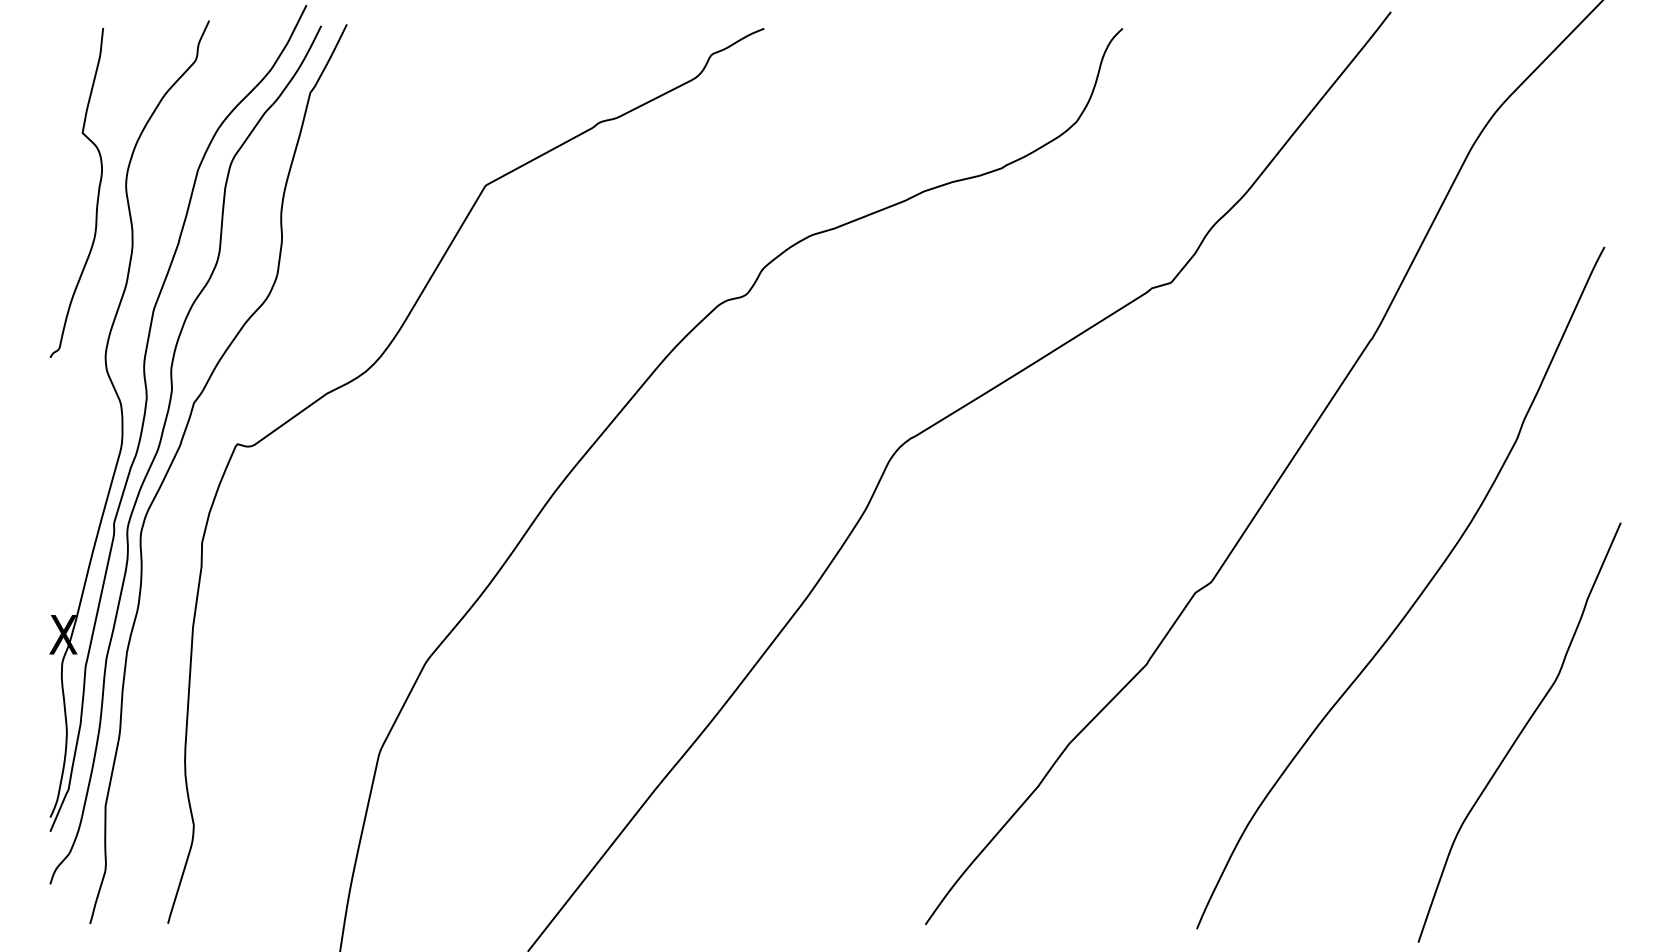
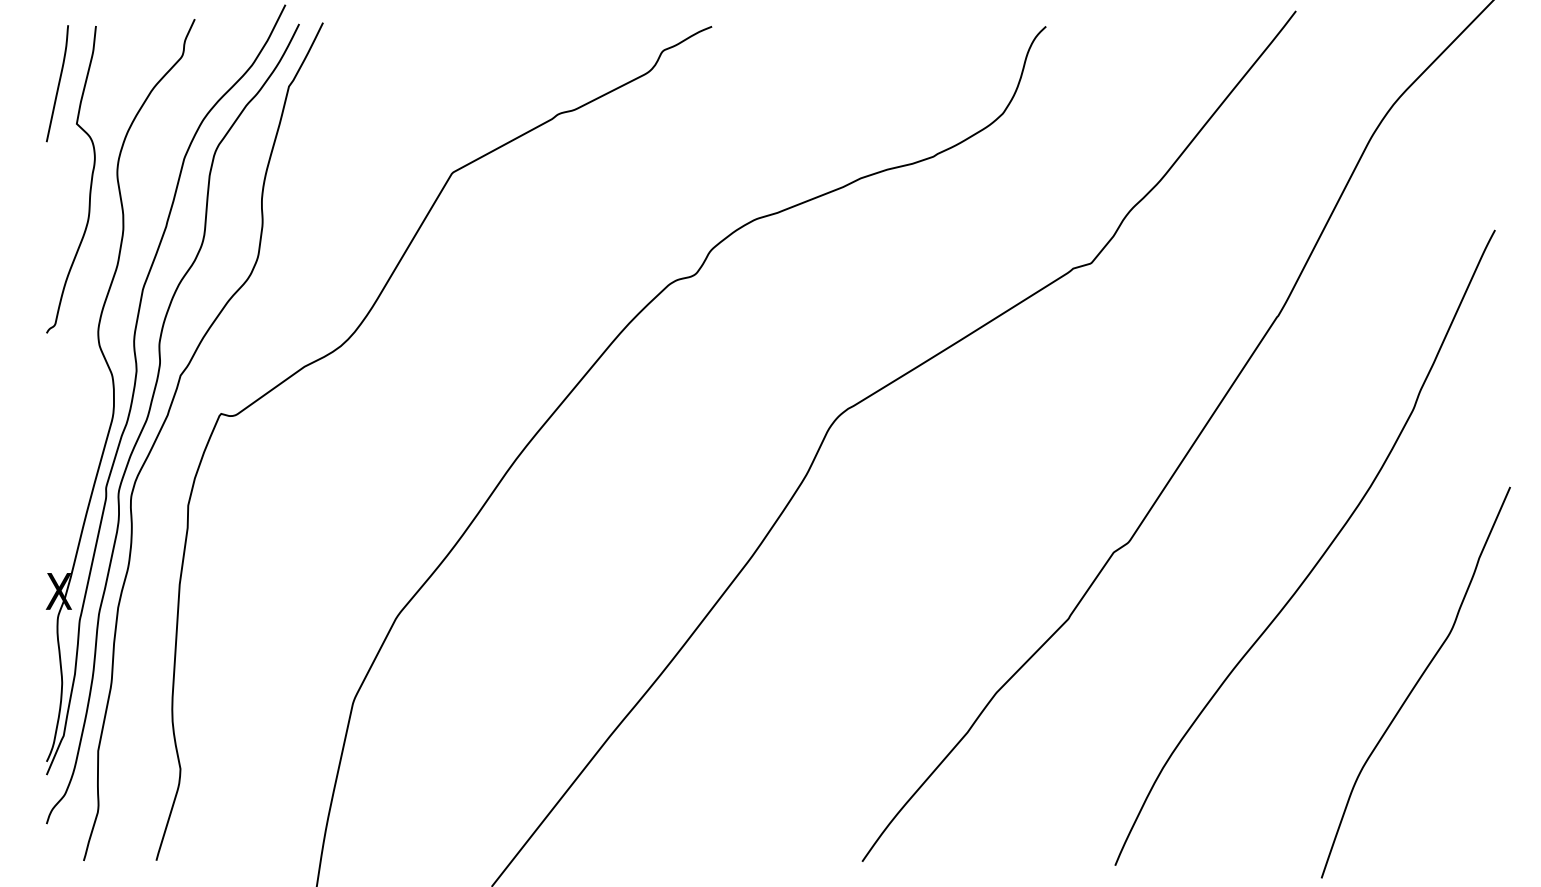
curve: (62, 89) -> (58, 83), added

